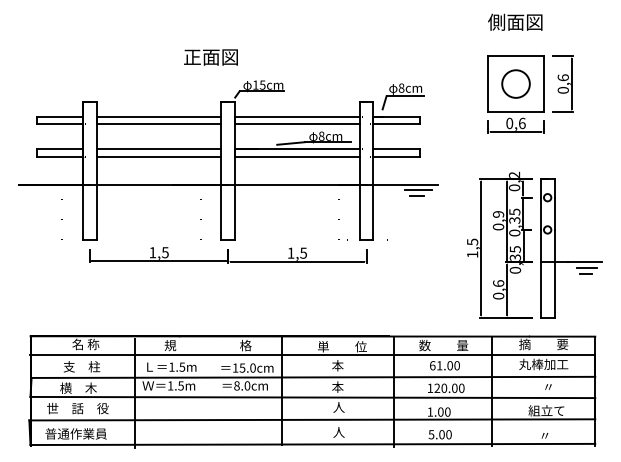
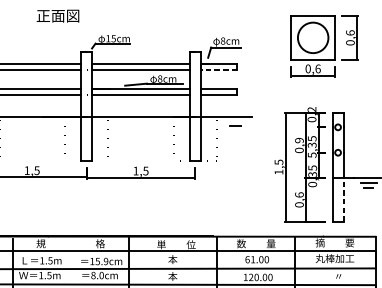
text: (210, 57) -> (57, 16), moved
circle: (515, 83) -> (312, 37), size x1.4
line: (395, 124) -> (218, 69), solid -> dashed
line: (418, 190) -> (236, 121), removed
text: (514, 232) -> (311, 154), 0,35 -> 5,35
line: (554, 289) -> (343, 199), solid -> dashed
text: (252, 367) -> (105, 261), 15.0cm -> 15.9cm

